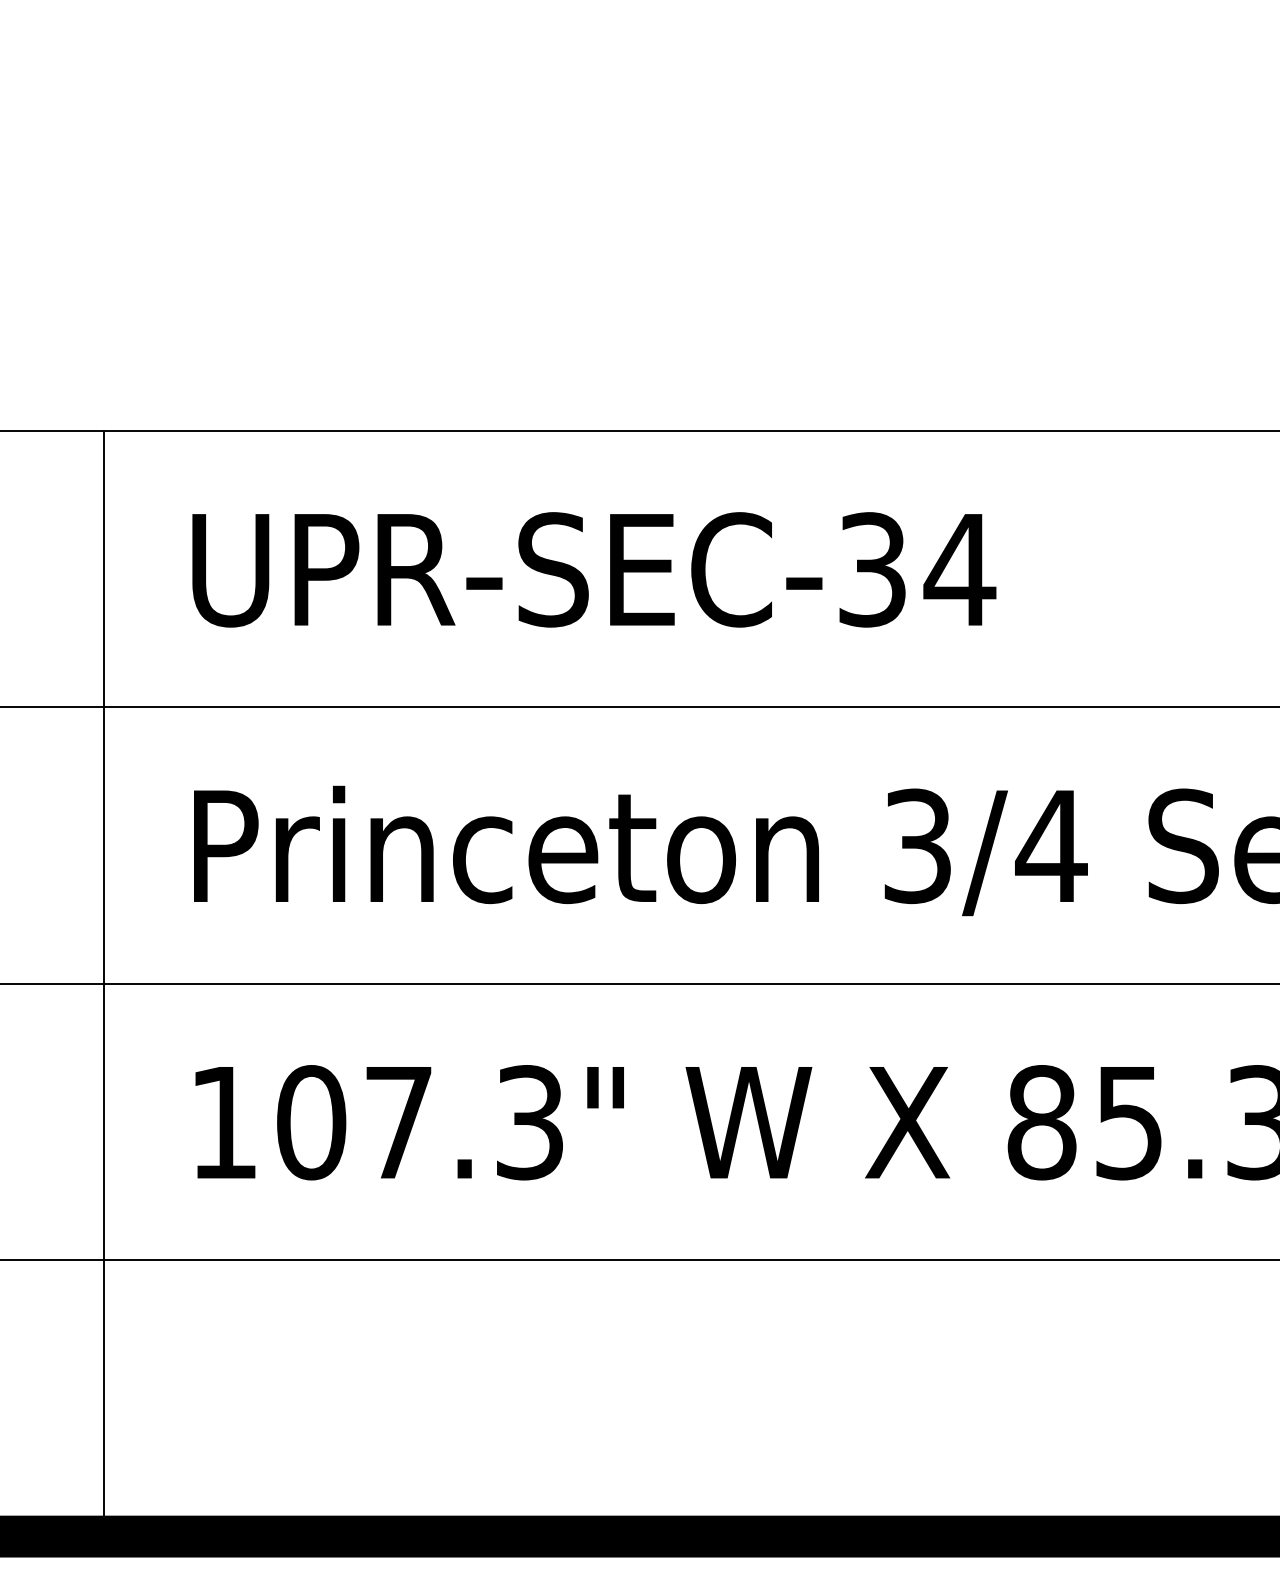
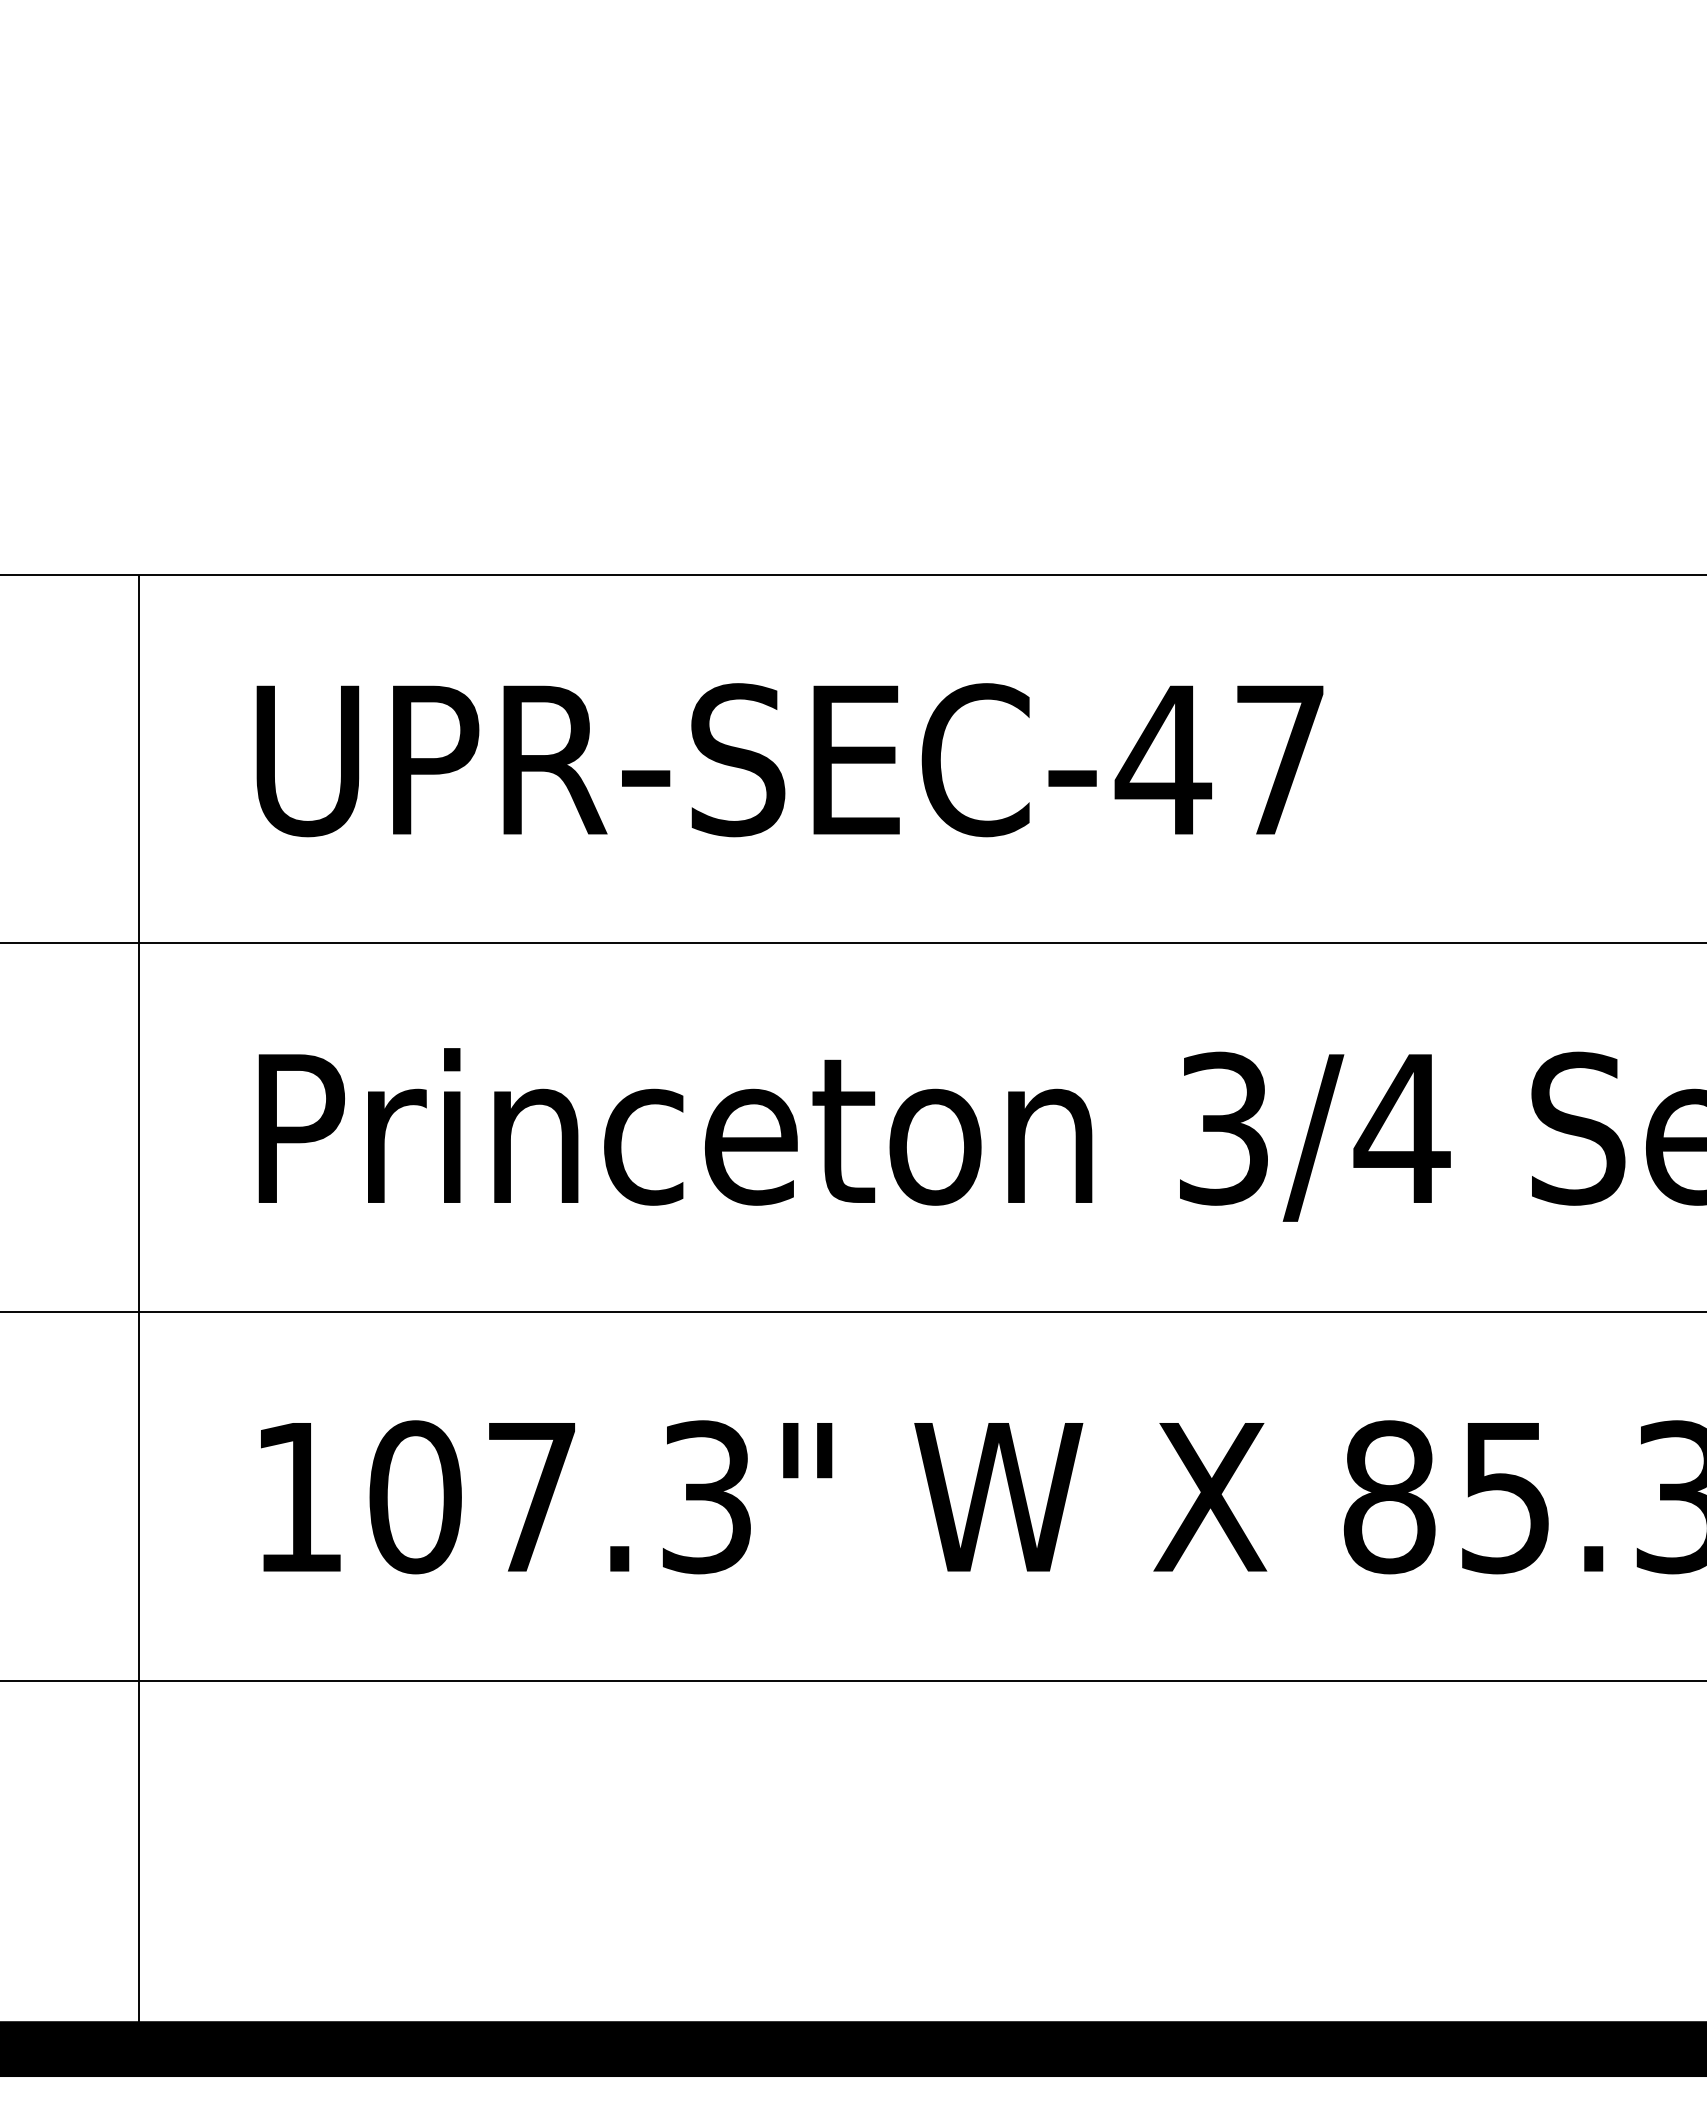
text: (916, 570) -> (1221, 760), UPR-SEC-34 -> UPR-SEC-47

